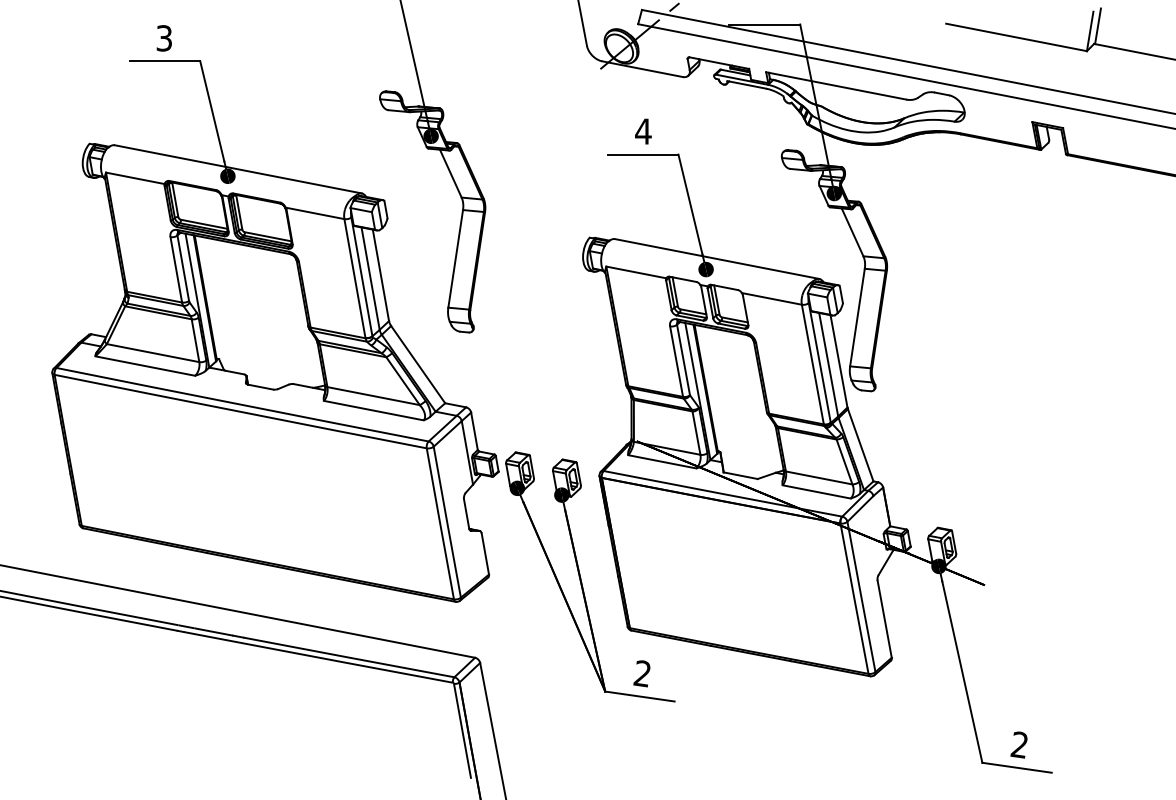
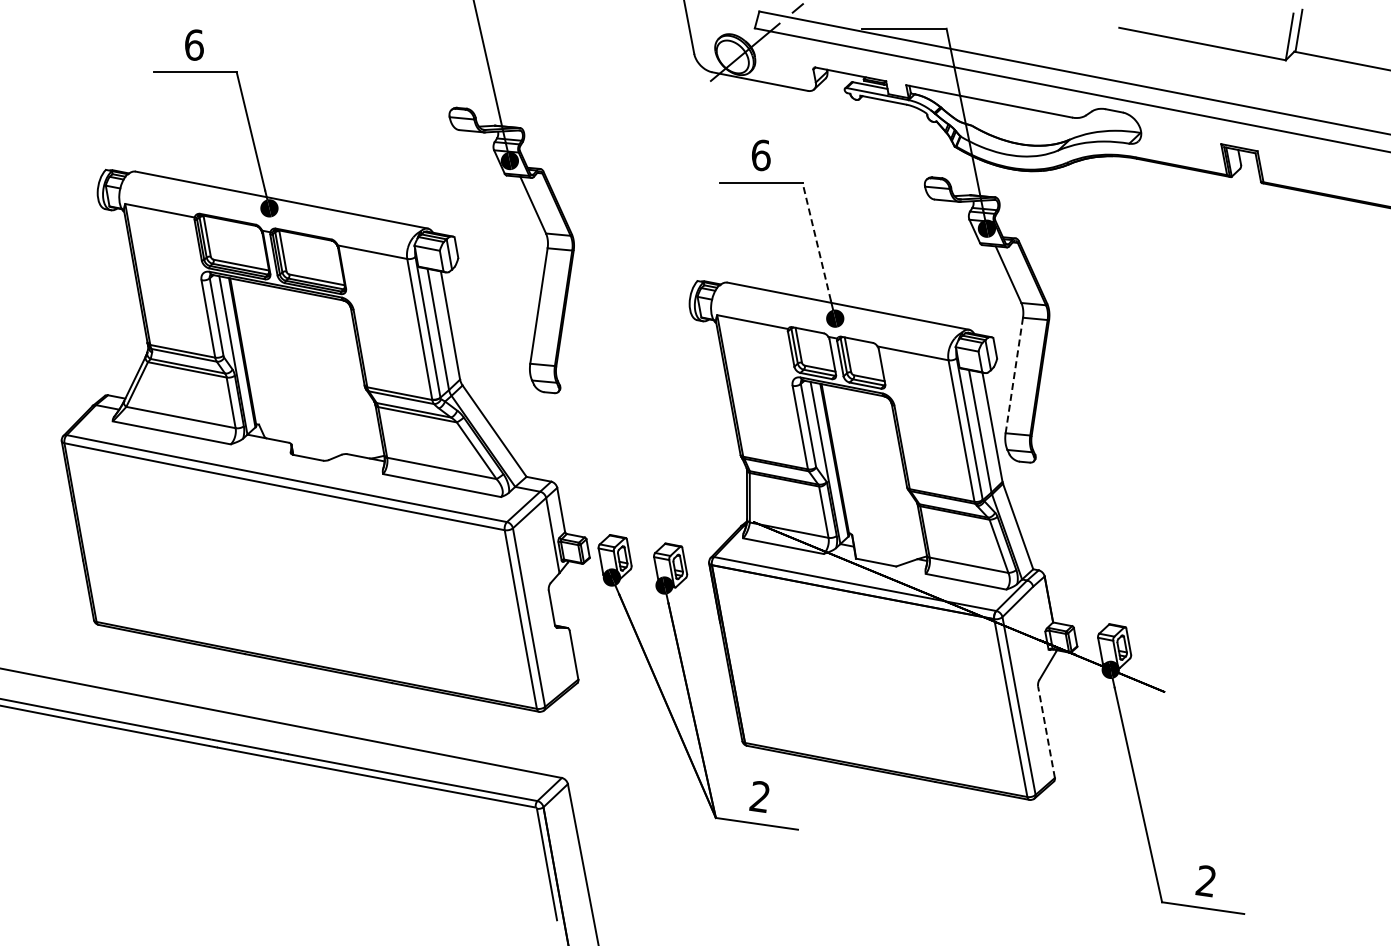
text: (164, 37) -> (194, 44), 3 -> 6
text: (642, 131) -> (760, 155), 4 -> 6
line: (690, 204) -> (816, 241), solid -> dashed
line: (857, 318) -> (1014, 376), solid -> dashed
line: (884, 618) -> (1046, 731), solid -> dashed

